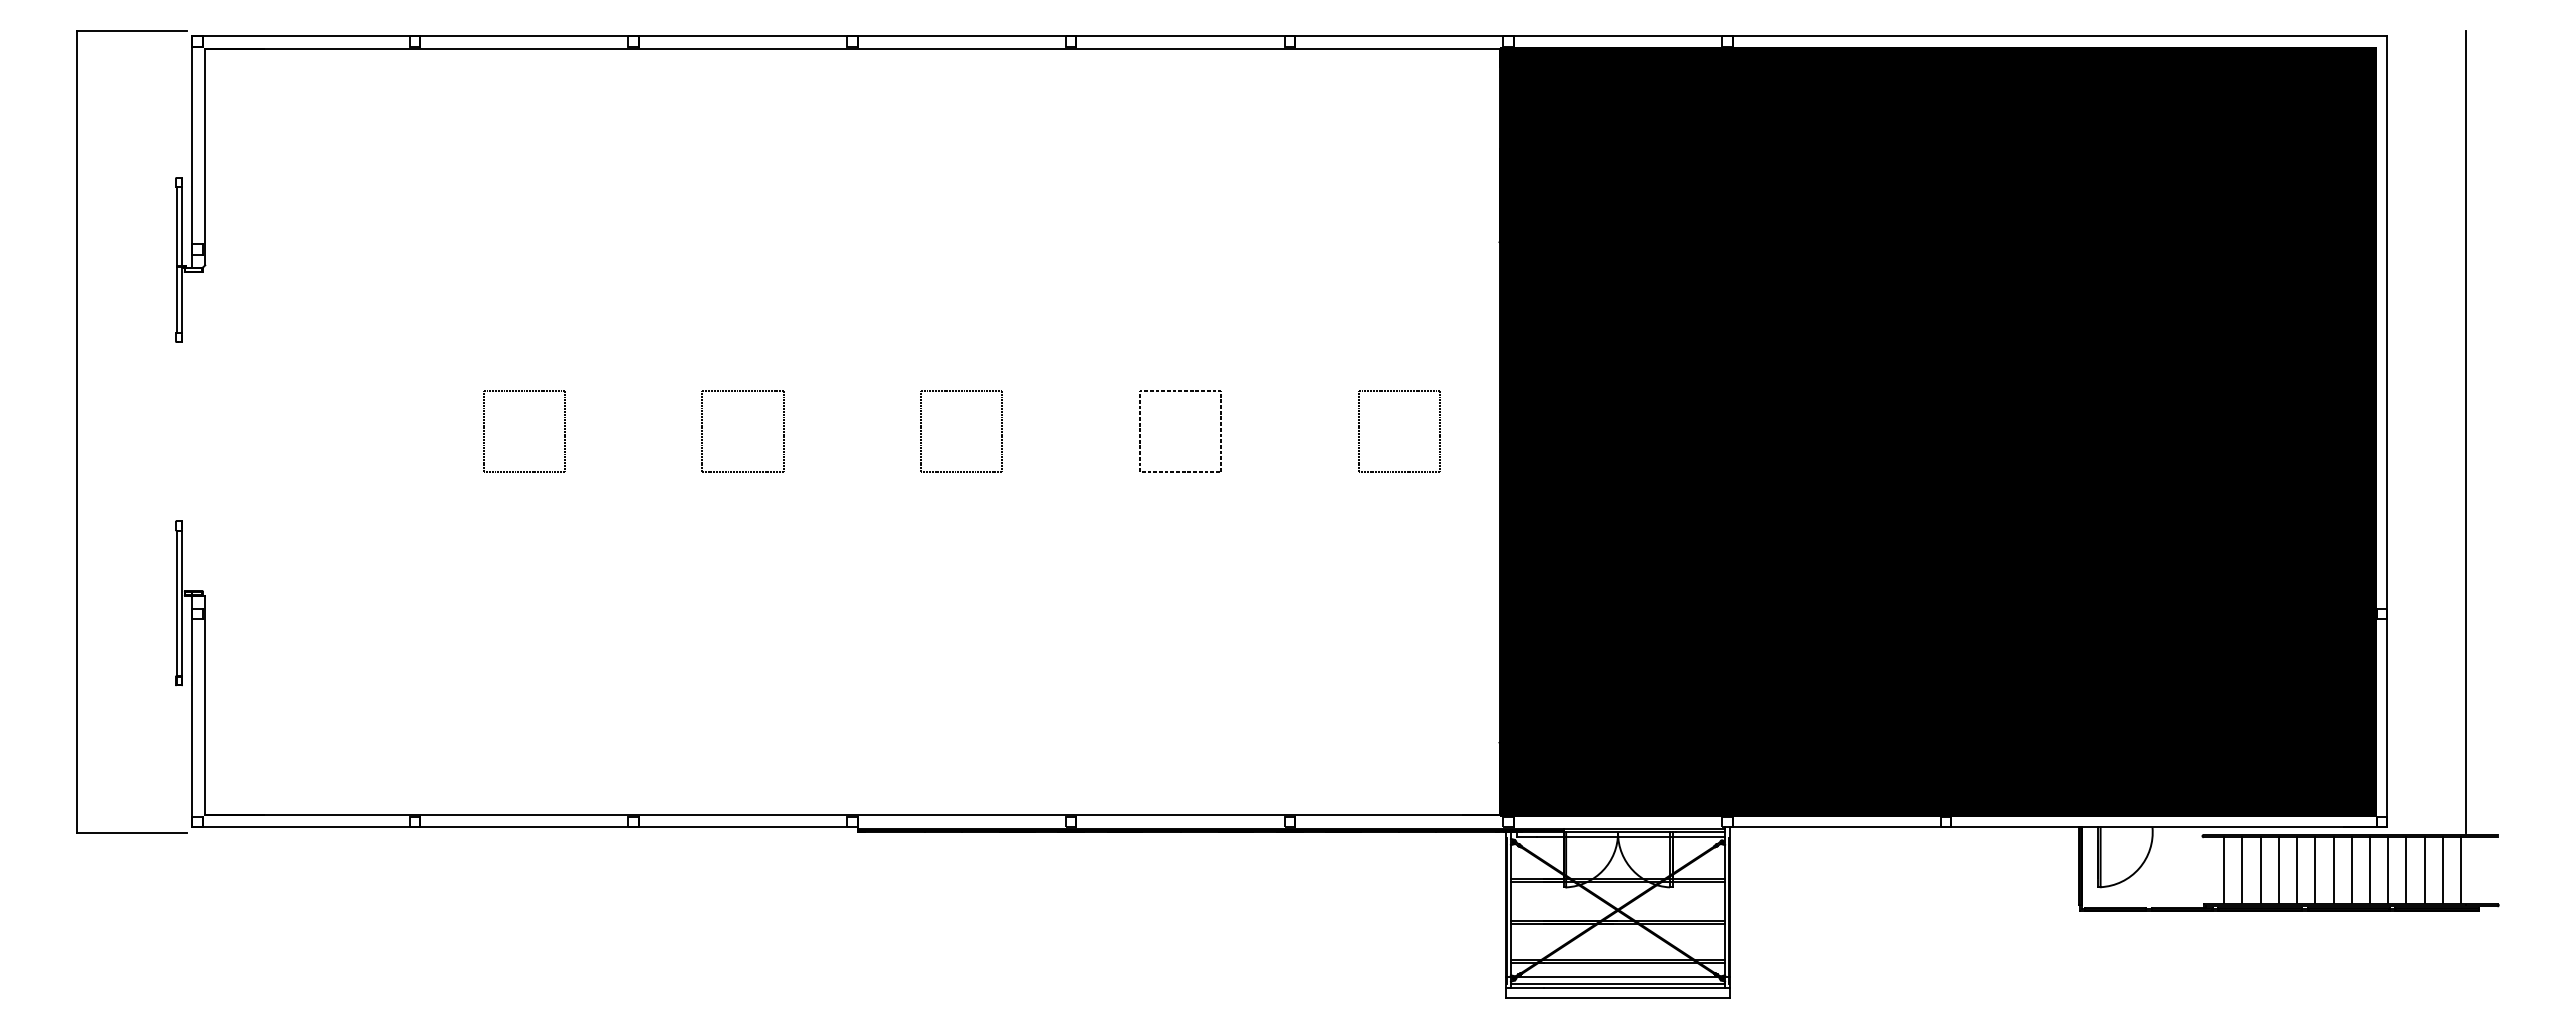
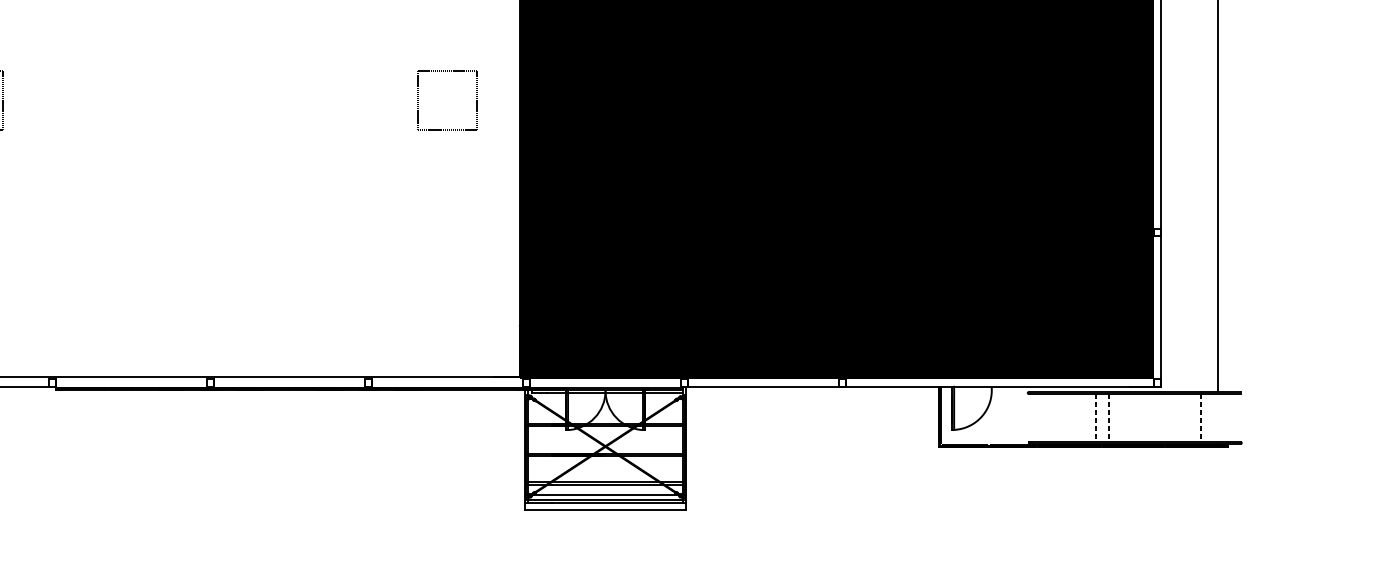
part: (961, 391) -> (131, 71), removed
part: (1180, 391) -> (289, 71), removed
line: (2224, 870) -> (1043, 417), removed
line: (2242, 870) -> (1056, 417), removed
line: (2260, 870) -> (1069, 417), removed
line: (2278, 870) -> (1082, 417), removed
line: (2297, 870) -> (1096, 417), solid -> dashed
line: (2315, 870) -> (1109, 417), solid -> dashed
line: (2333, 870) -> (1122, 417), removed
line: (2351, 870) -> (1135, 417), removed
line: (2369, 870) -> (1148, 417), removed
line: (2388, 870) -> (1162, 417), removed
line: (2406, 870) -> (1175, 417), removed
line: (2424, 870) -> (1188, 417), removed
line: (2442, 870) -> (1201, 417), solid -> dashed
line: (2461, 870) -> (1214, 417), removed

